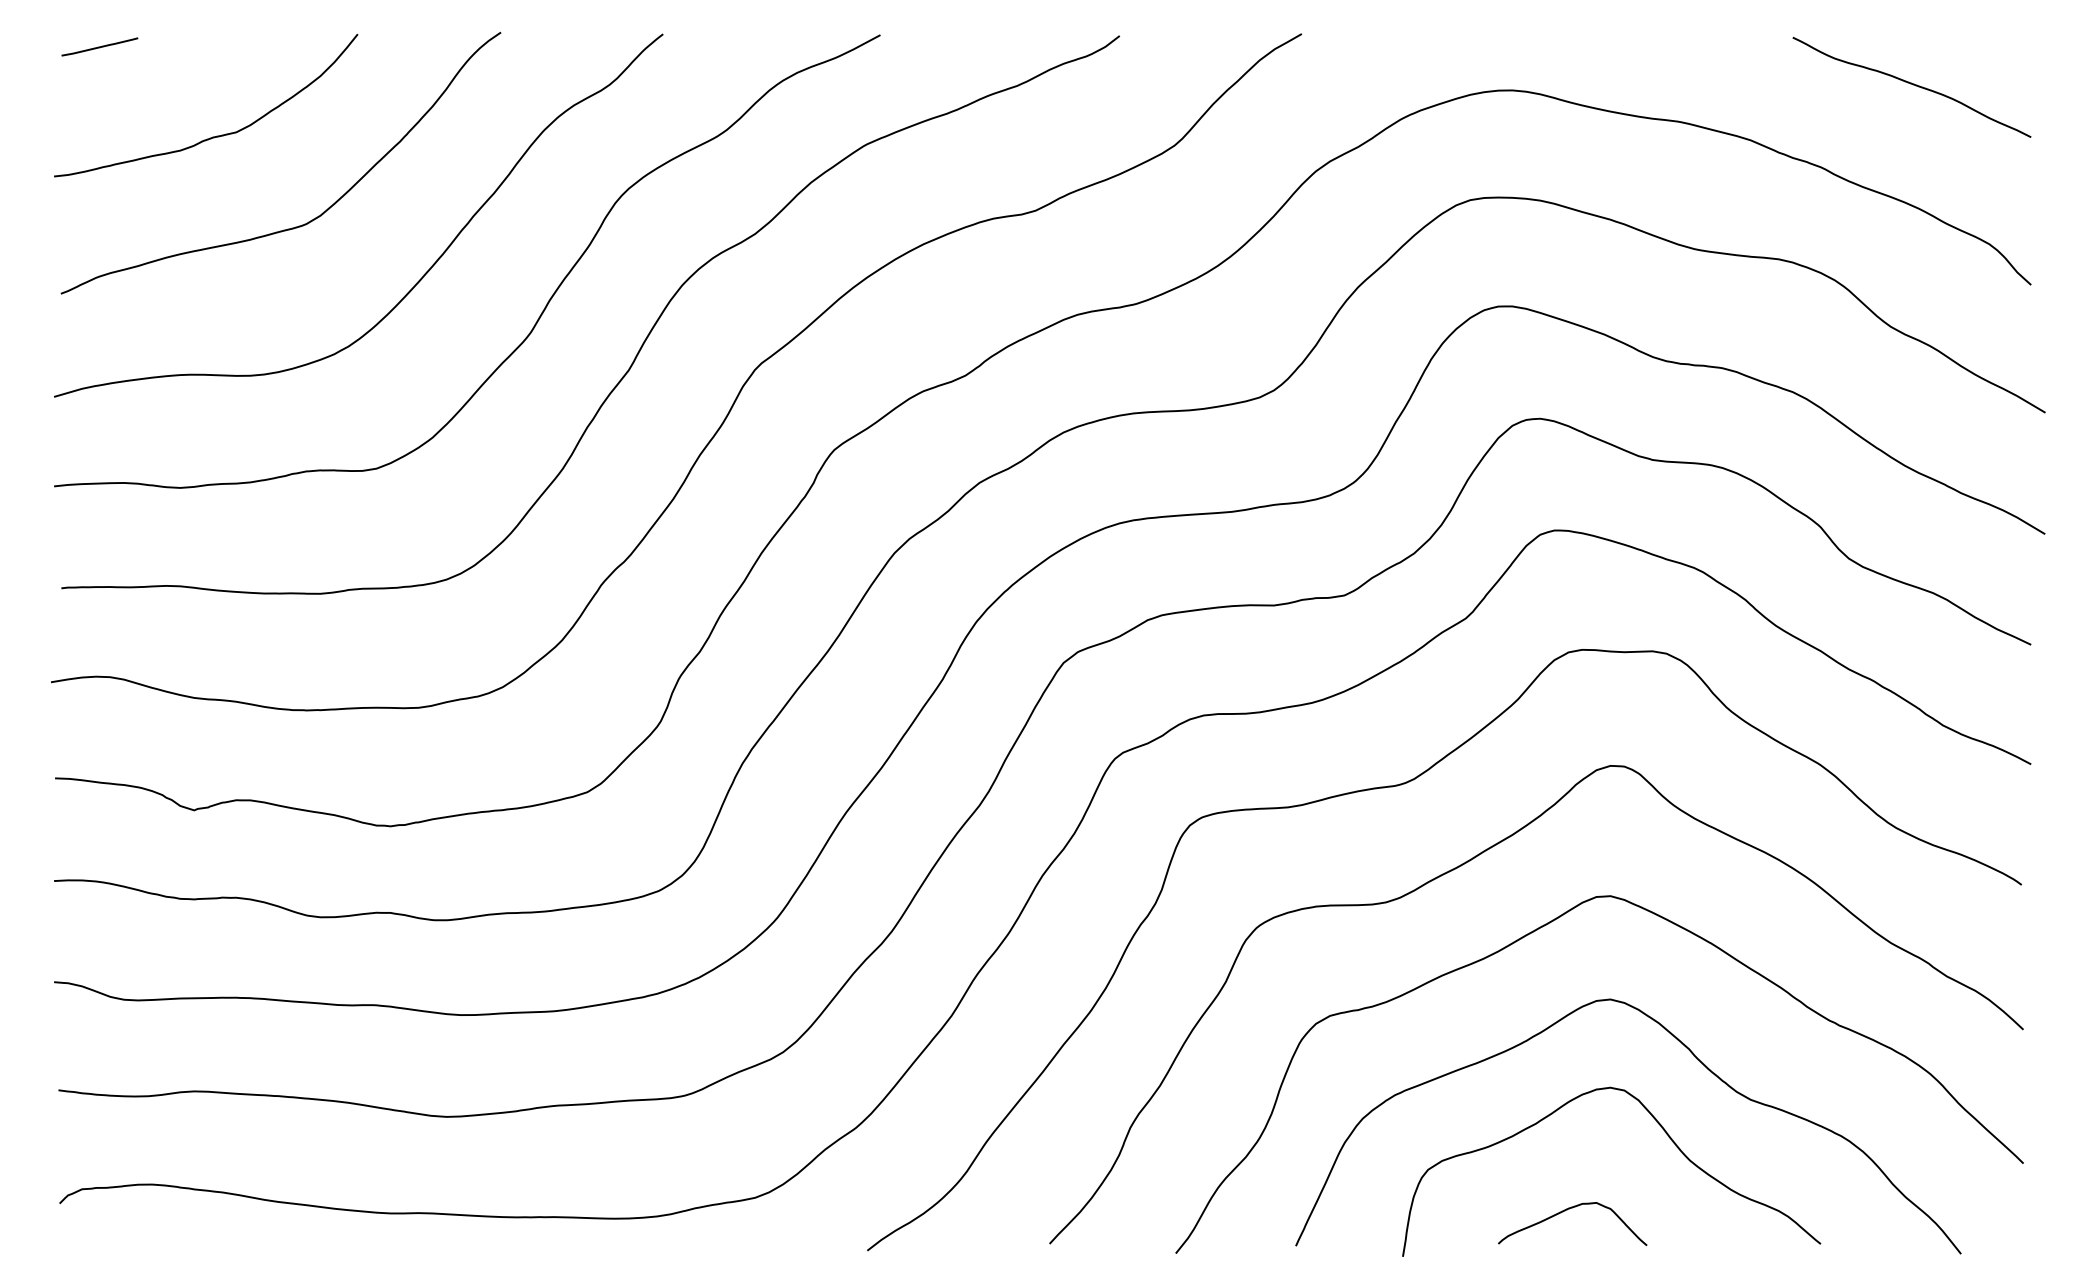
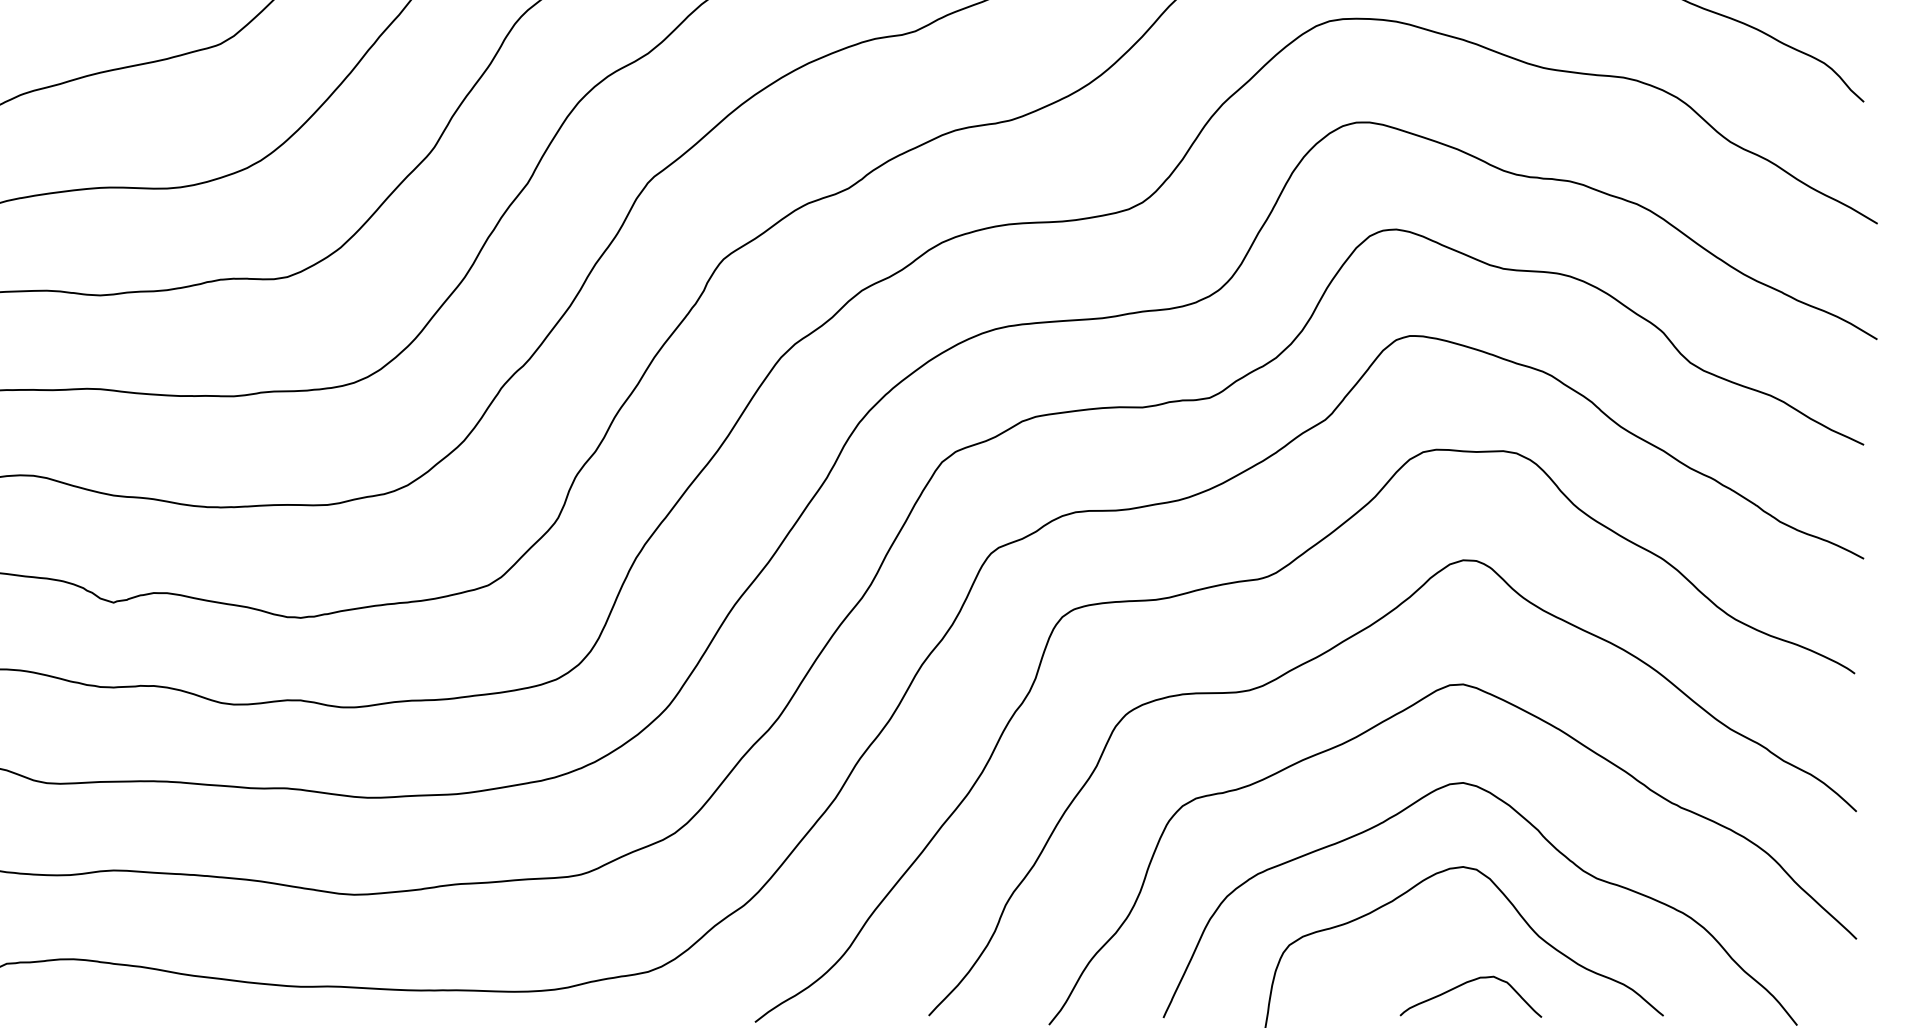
curve: (1565, 1211) -> (1464, 984), moved

